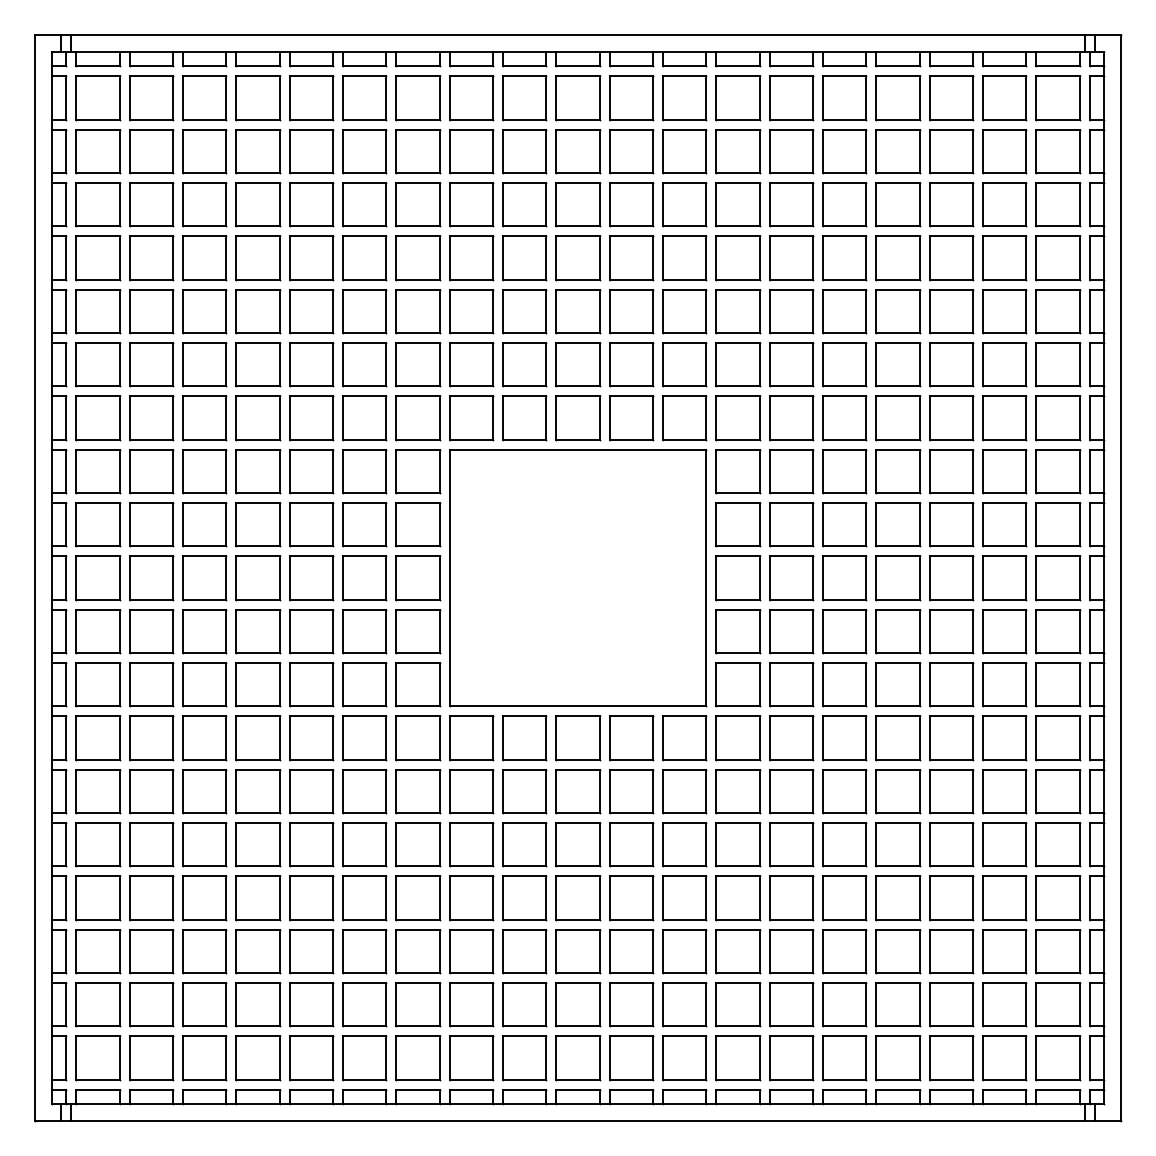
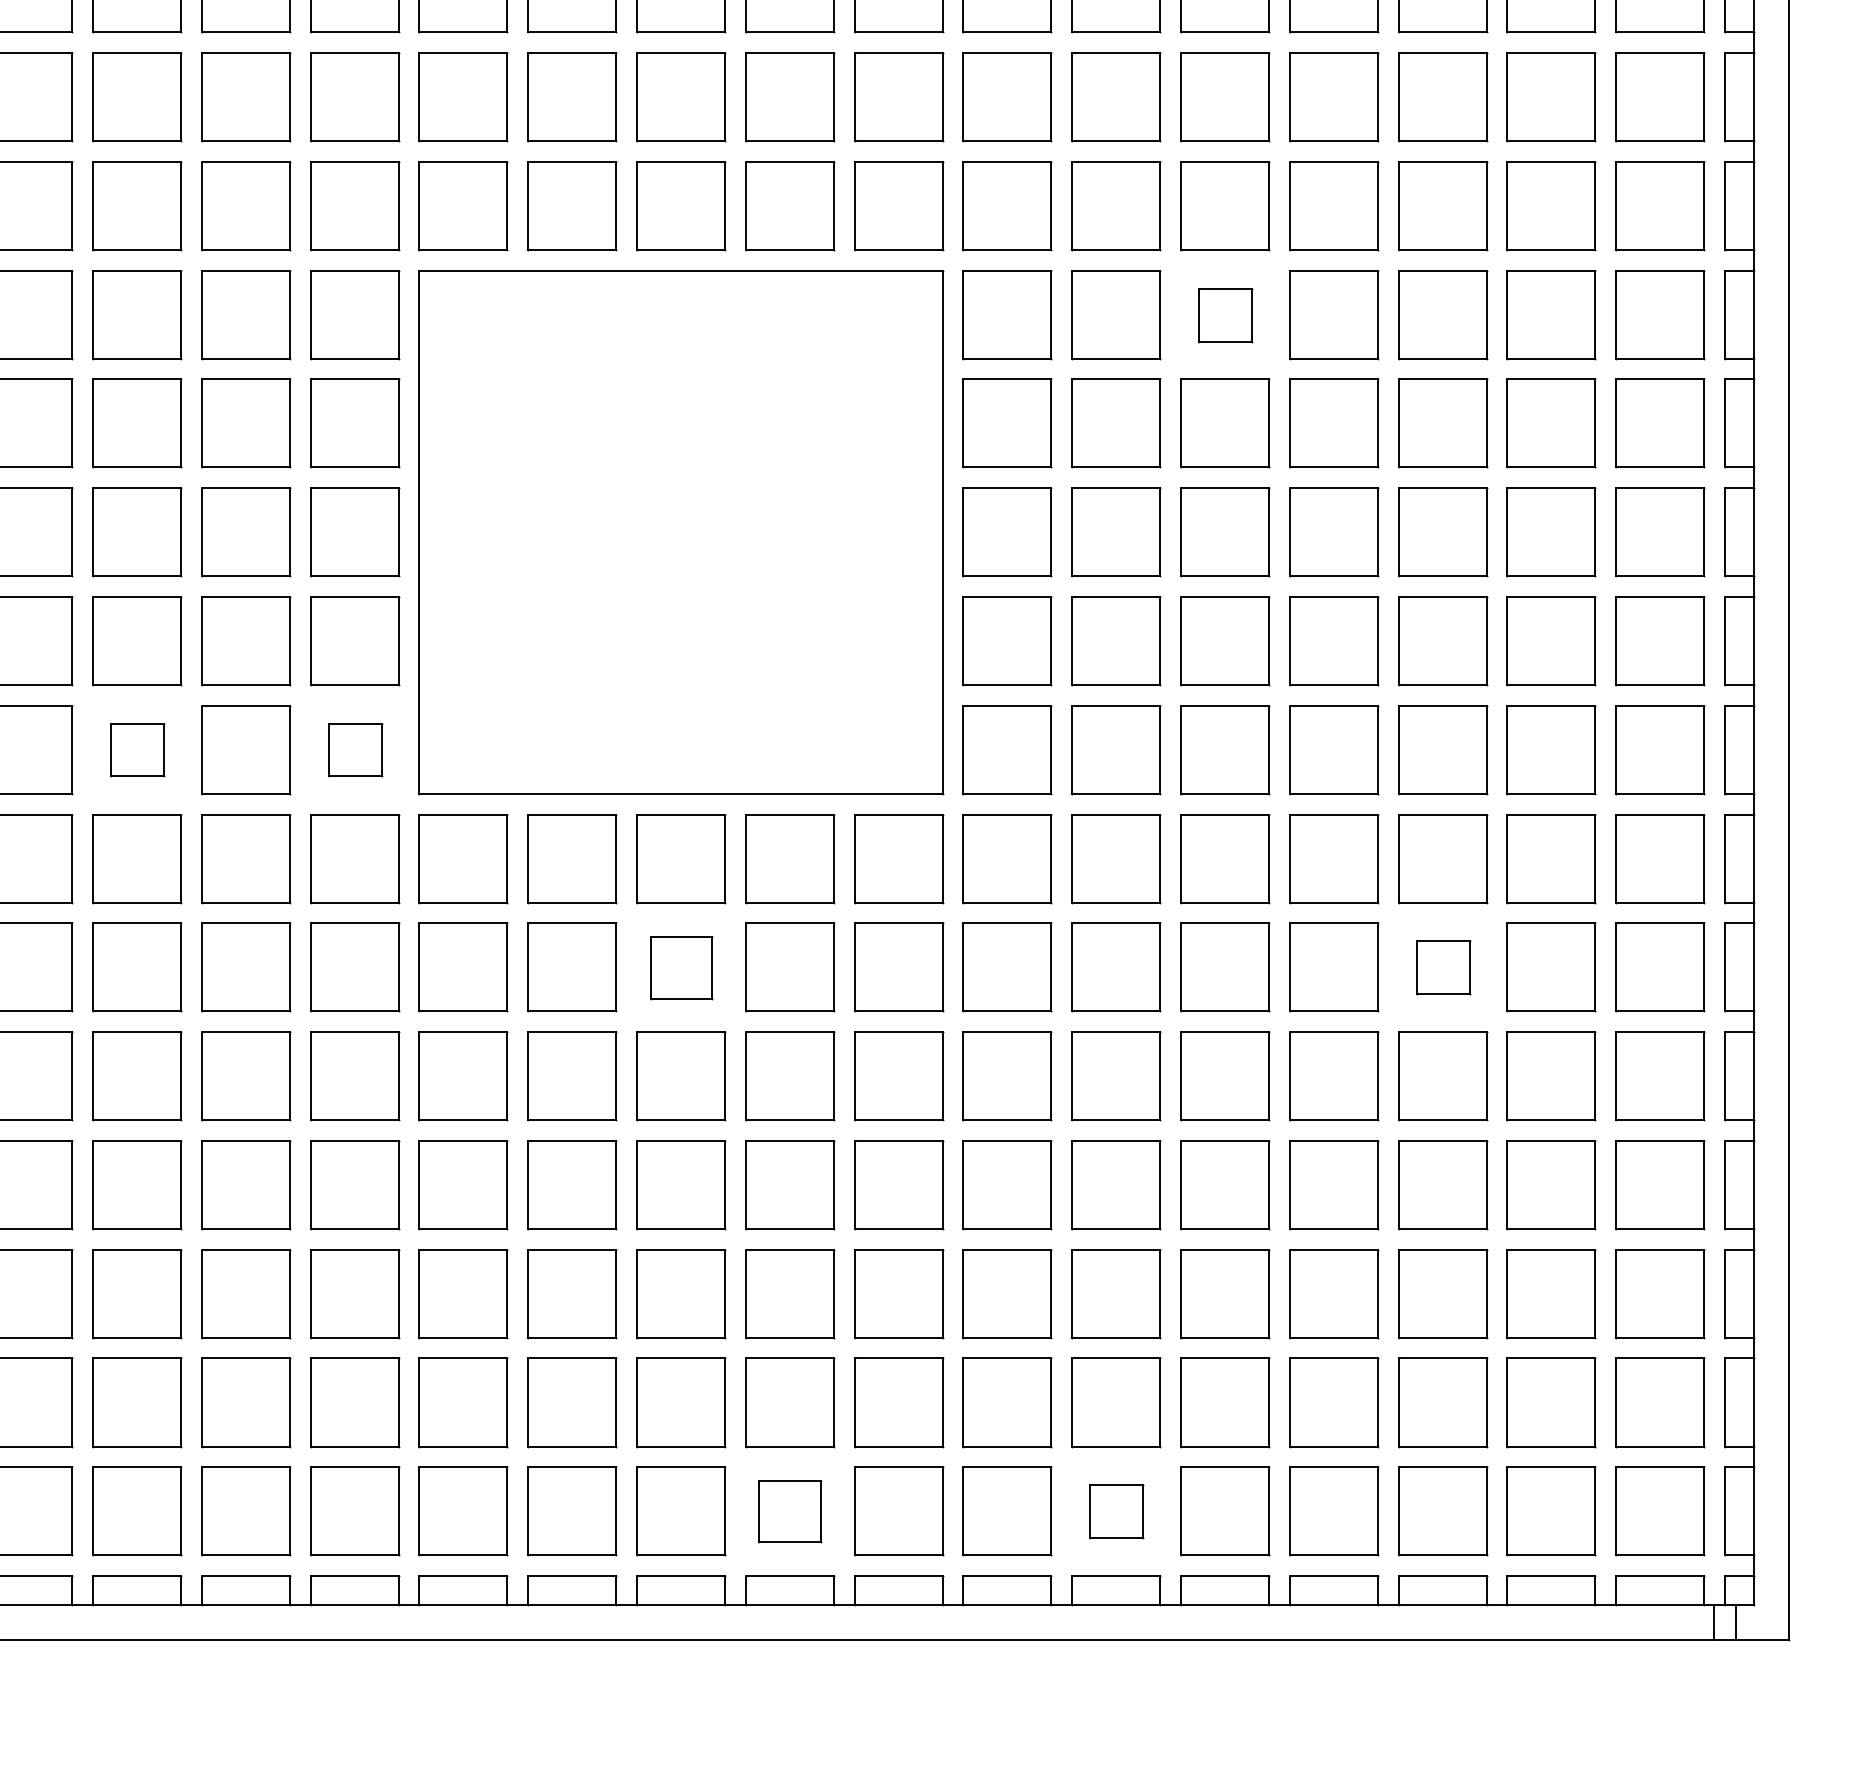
part: (844, 471) -> (1224, 314), size x0.6
part: (311, 684) -> (137, 749), size x0.6
part: (418, 684) -> (355, 749), size x0.6
part: (578, 791) -> (682, 967), size x0.7
part: (951, 791) -> (1442, 967), size x0.6
part: (631, 1058) -> (790, 1512), size x0.7
part: (791, 1058) -> (1116, 1512), size x0.6

